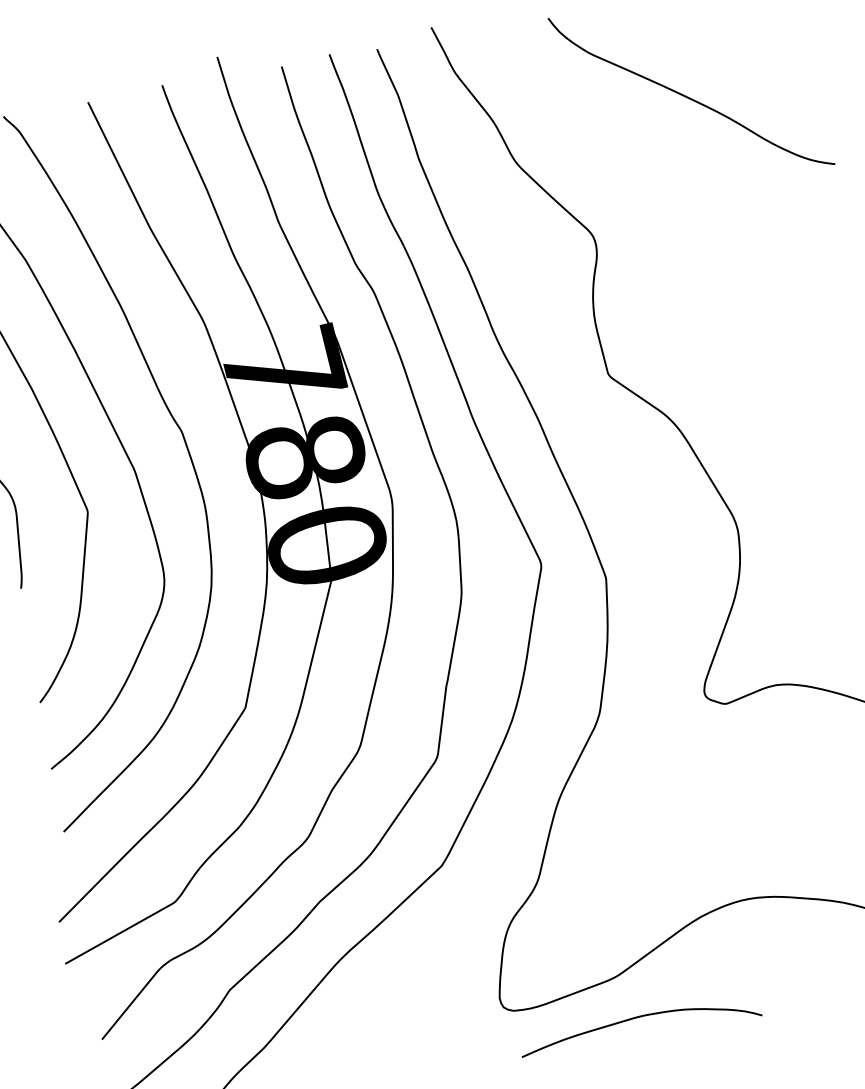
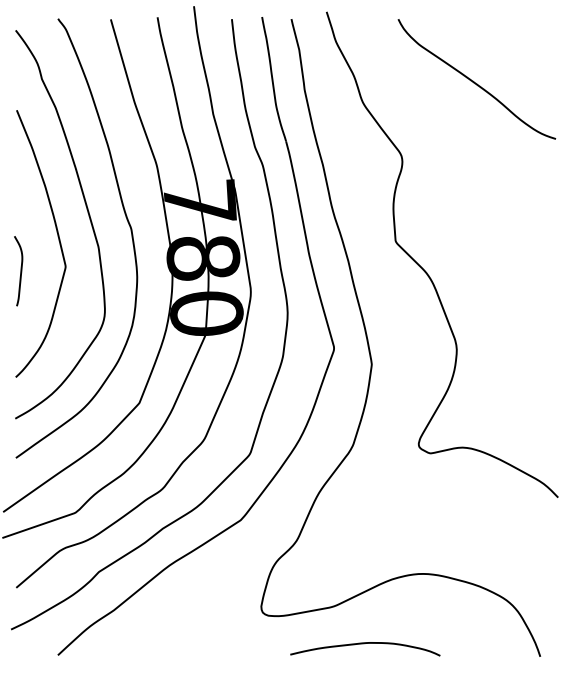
curve: (637, 1019) -> (364, 644), moved

